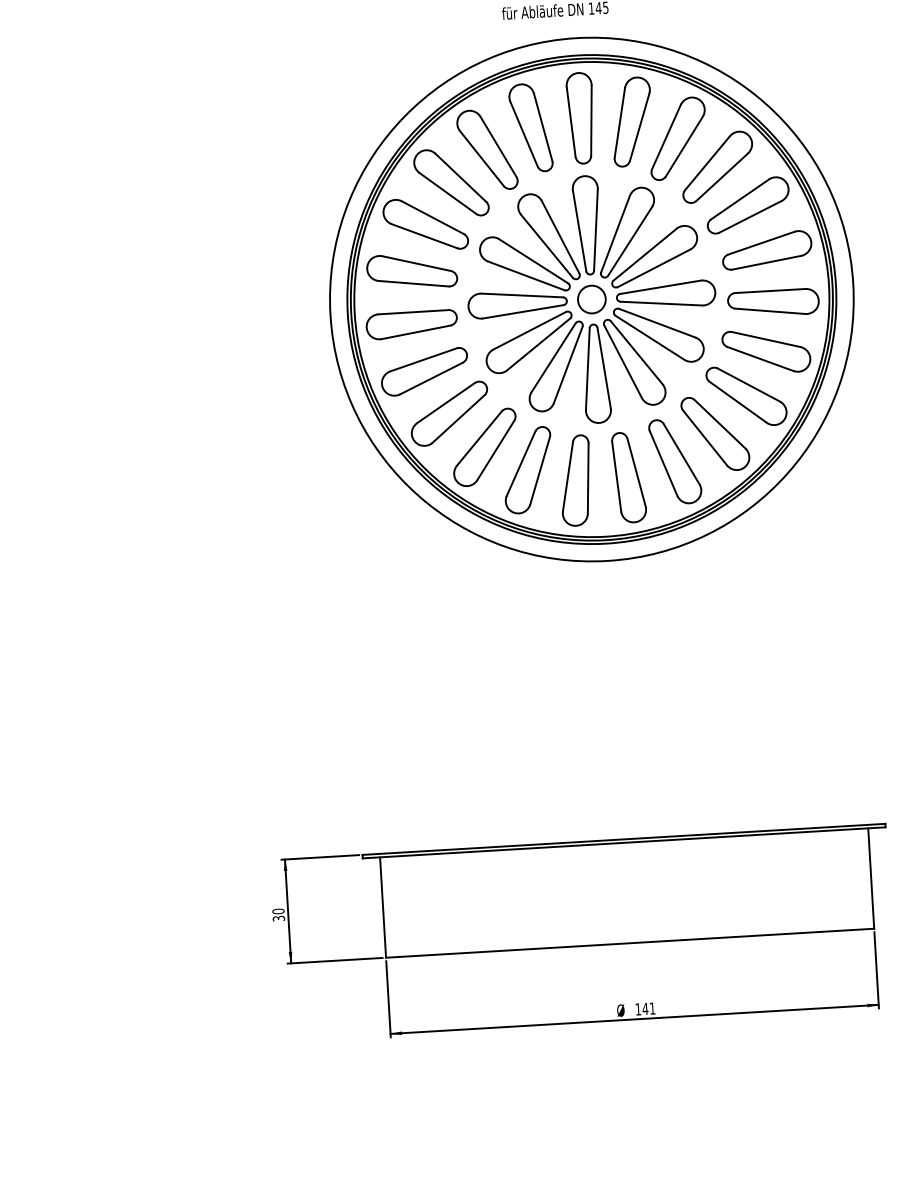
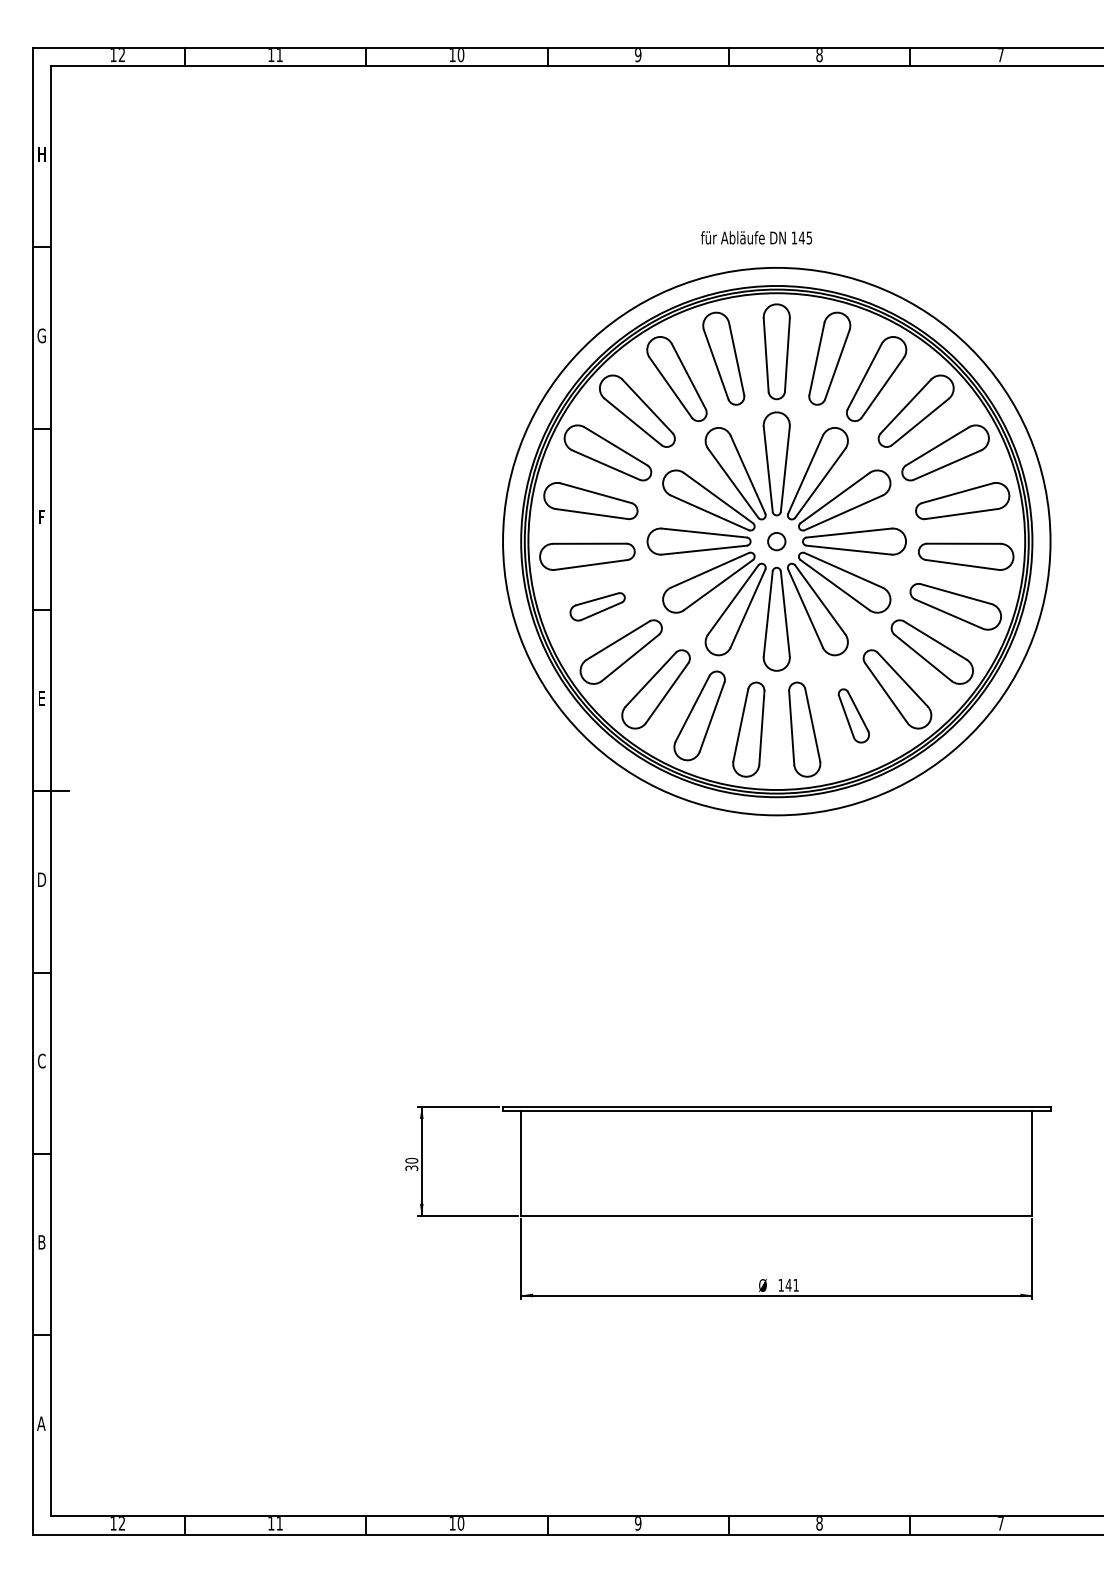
circle: (591, 299) -> (776, 541), size x0.6
part: (424, 371) -> (597, 606), size x0.6
part: (674, 461) -> (853, 715), size x0.6

